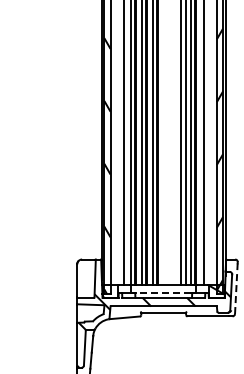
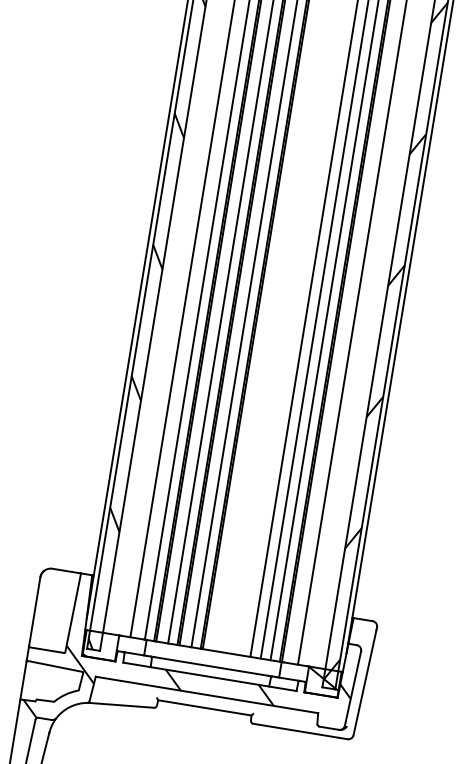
line: (236, 288) -> (365, 682), dashed -> solid
line: (163, 292) -> (211, 665), dashed -> solid

